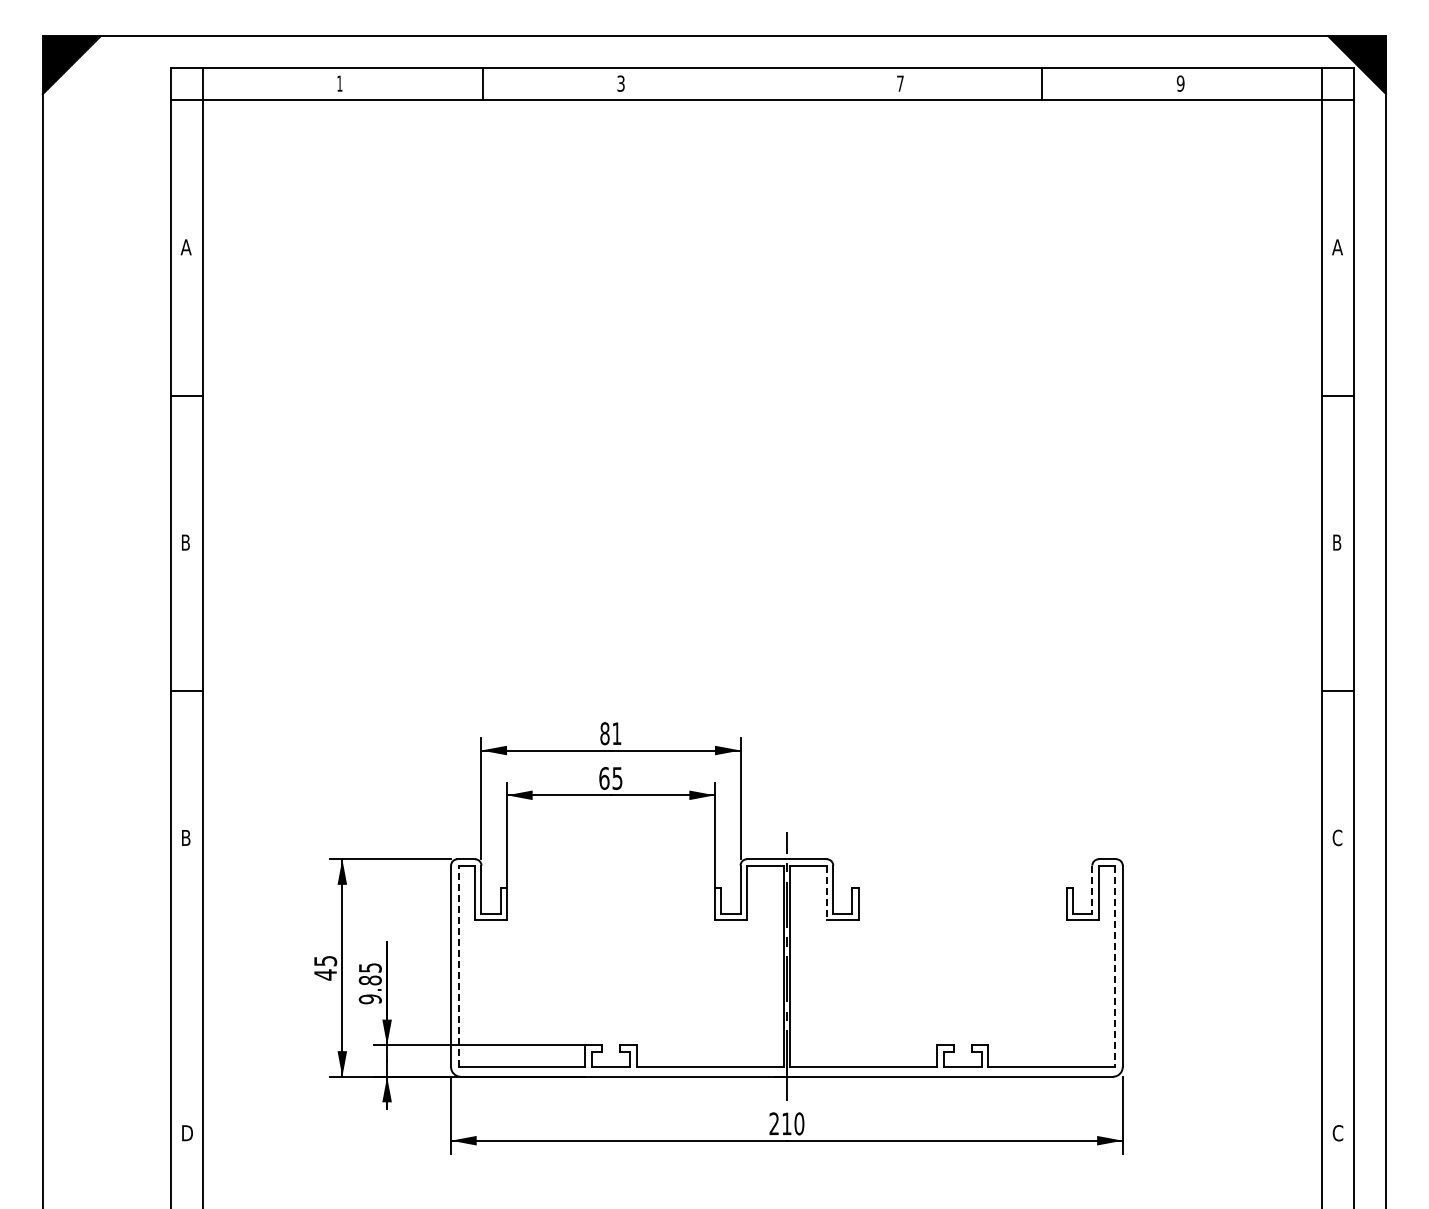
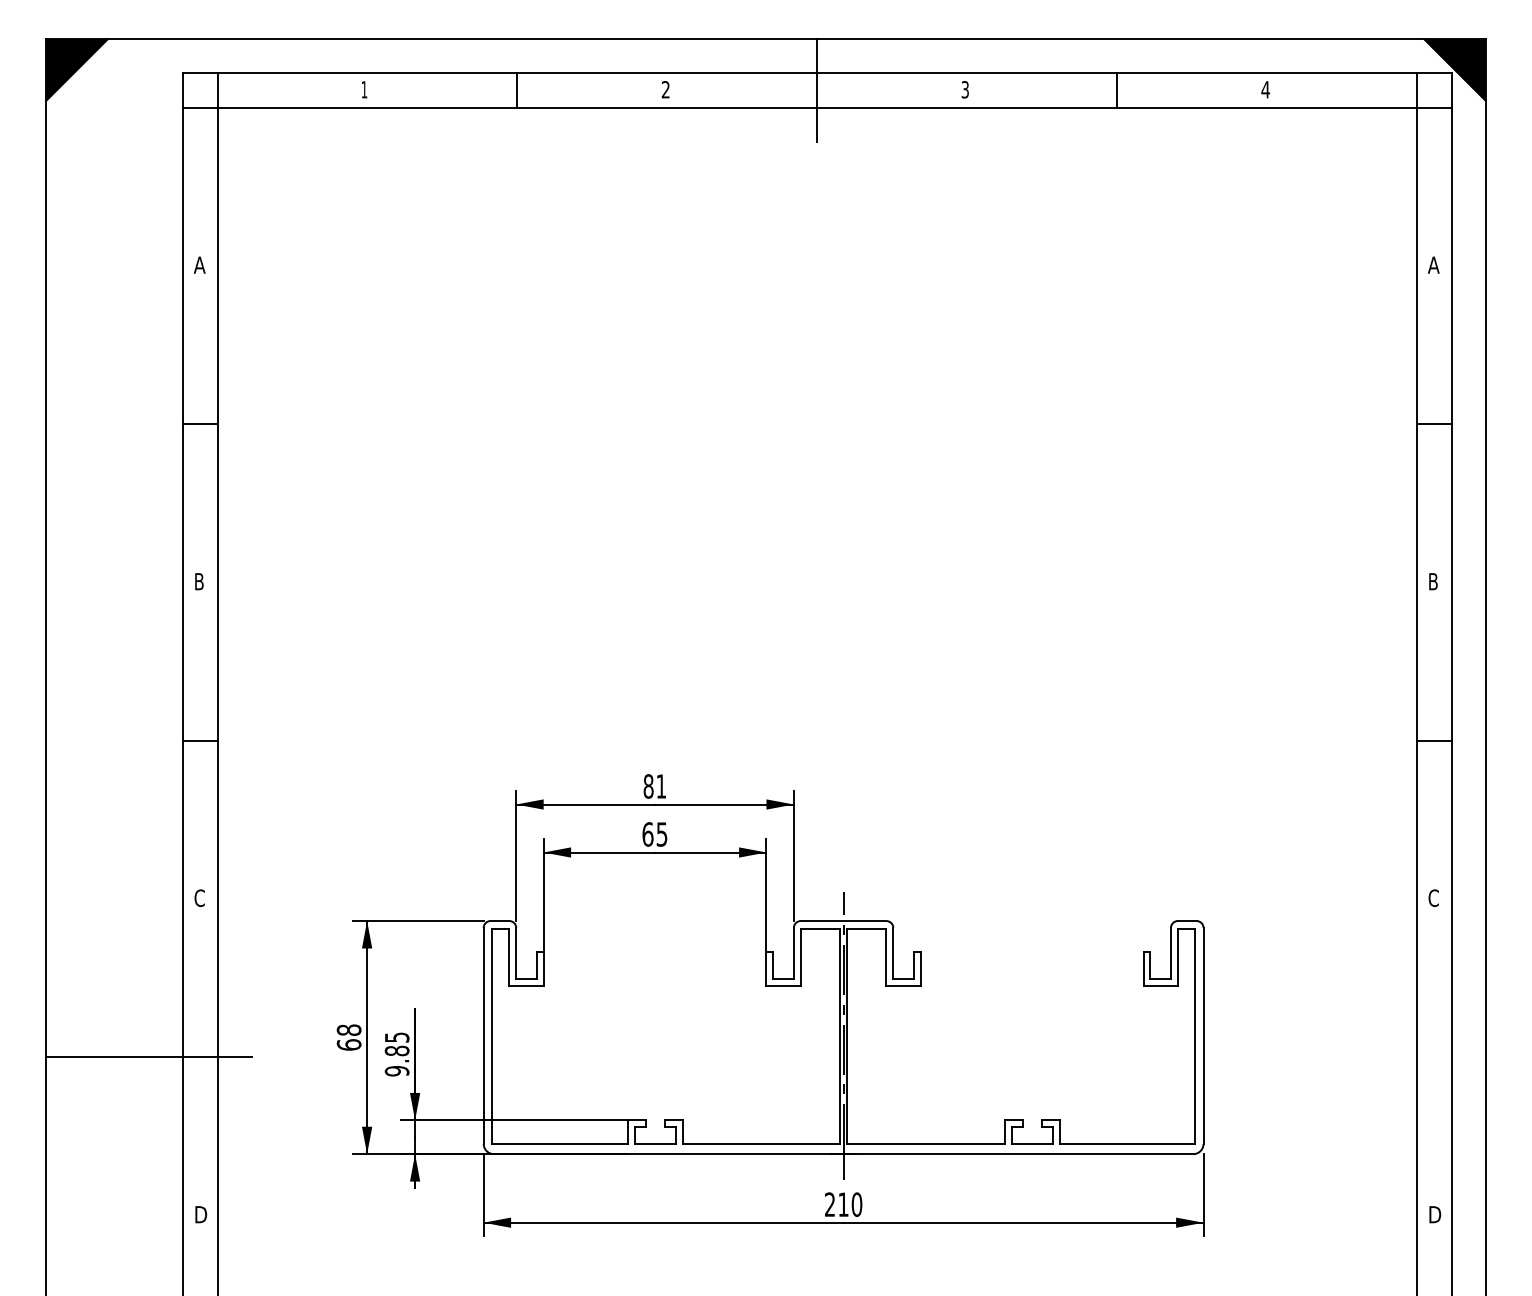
text: (620, 83) -> (665, 89), 3 -> 2
text: (900, 83) -> (965, 89), 7 -> 3
text: (1180, 83) -> (1265, 89), 9 -> 4
line: (762, 84) -> (817, 90), added
text: (185, 837) -> (199, 897), B -> C
line: (1092, 889) -> (1171, 953), dashed -> solid
line: (826, 893) -> (886, 957), dashed -> solid
line: (459, 966) -> (492, 1035), dashed -> solid
line: (1114, 966) -> (1194, 1035), dashed -> solid
text: (325, 967) -> (349, 1037), 45 -> 68
line: (138, 986) -> (148, 1057), added
text: (1338, 1133) -> (1434, 1214), C -> D

